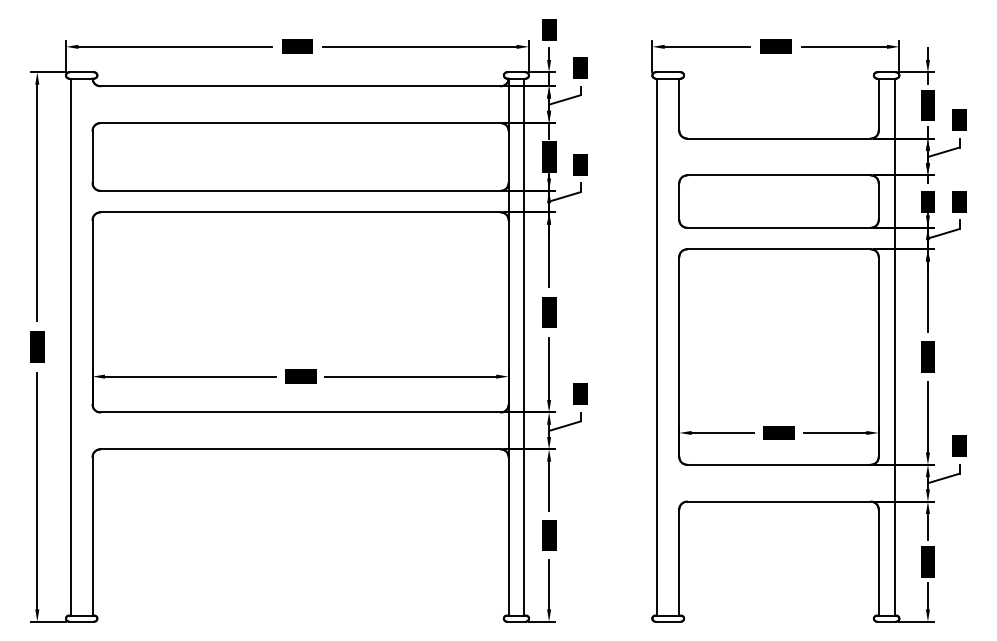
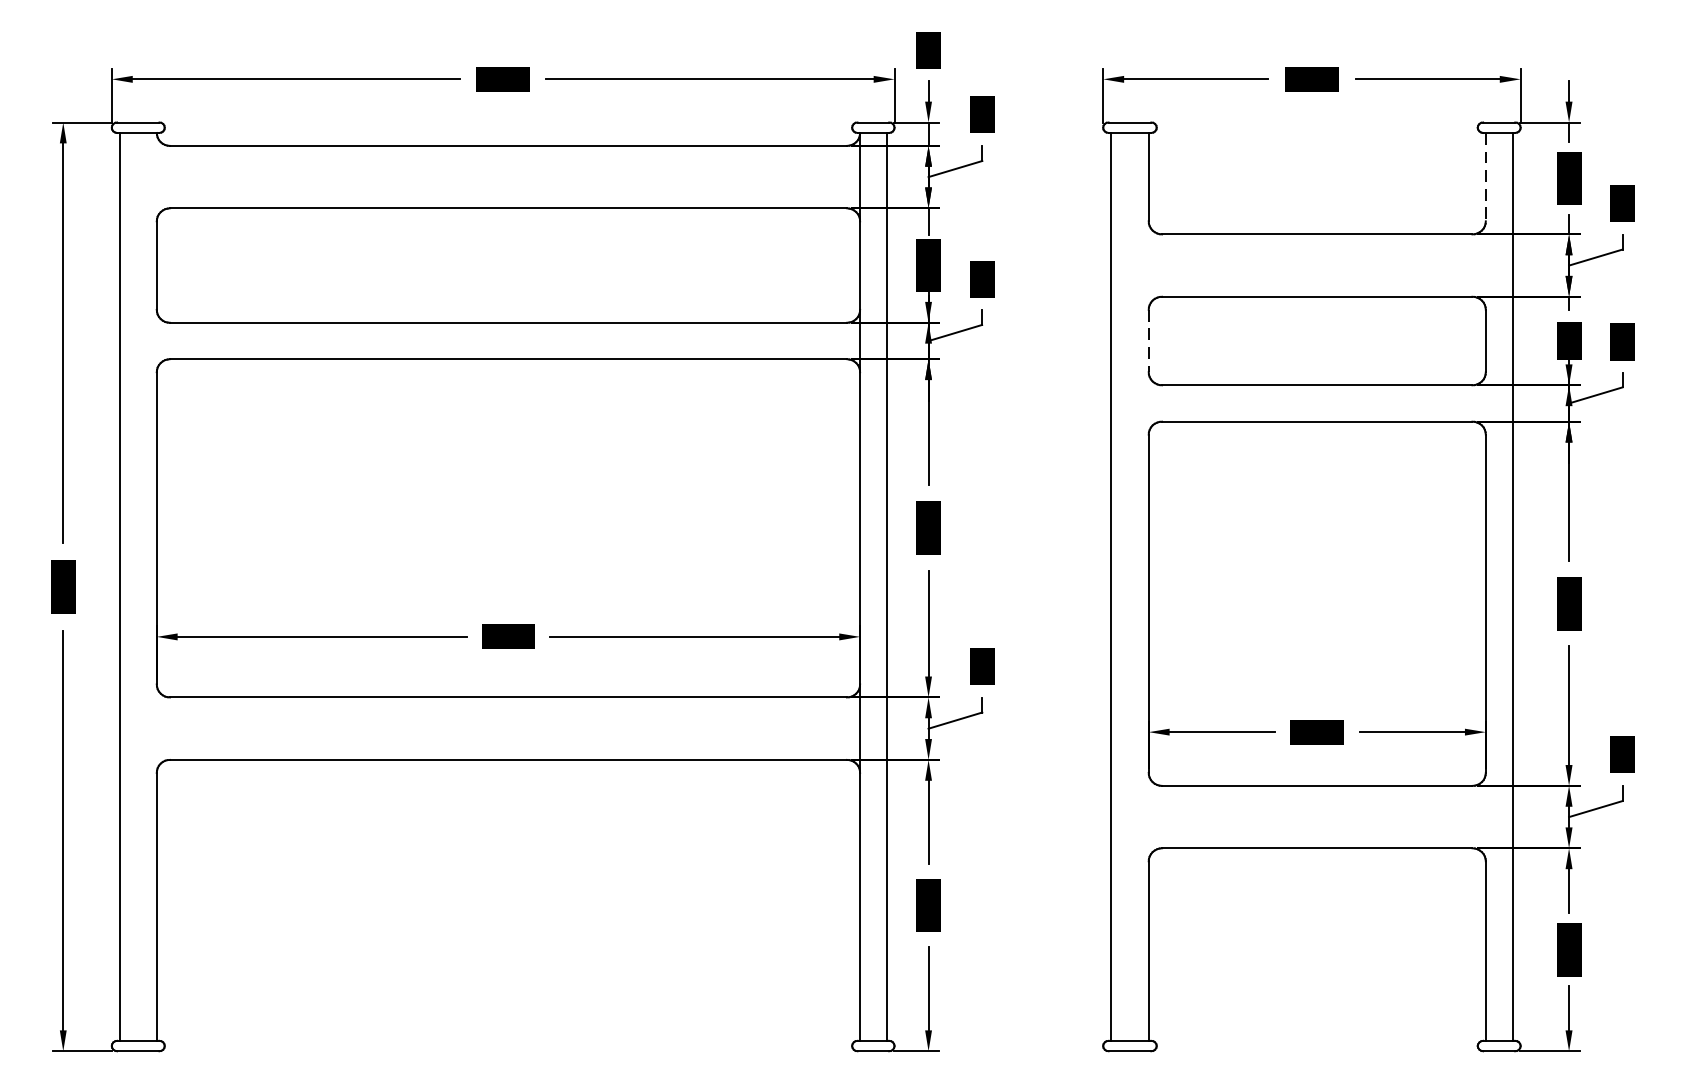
line: (878, 105) -> (1485, 178), solid -> dashed
line: (679, 202) -> (1149, 342), solid -> dashed

